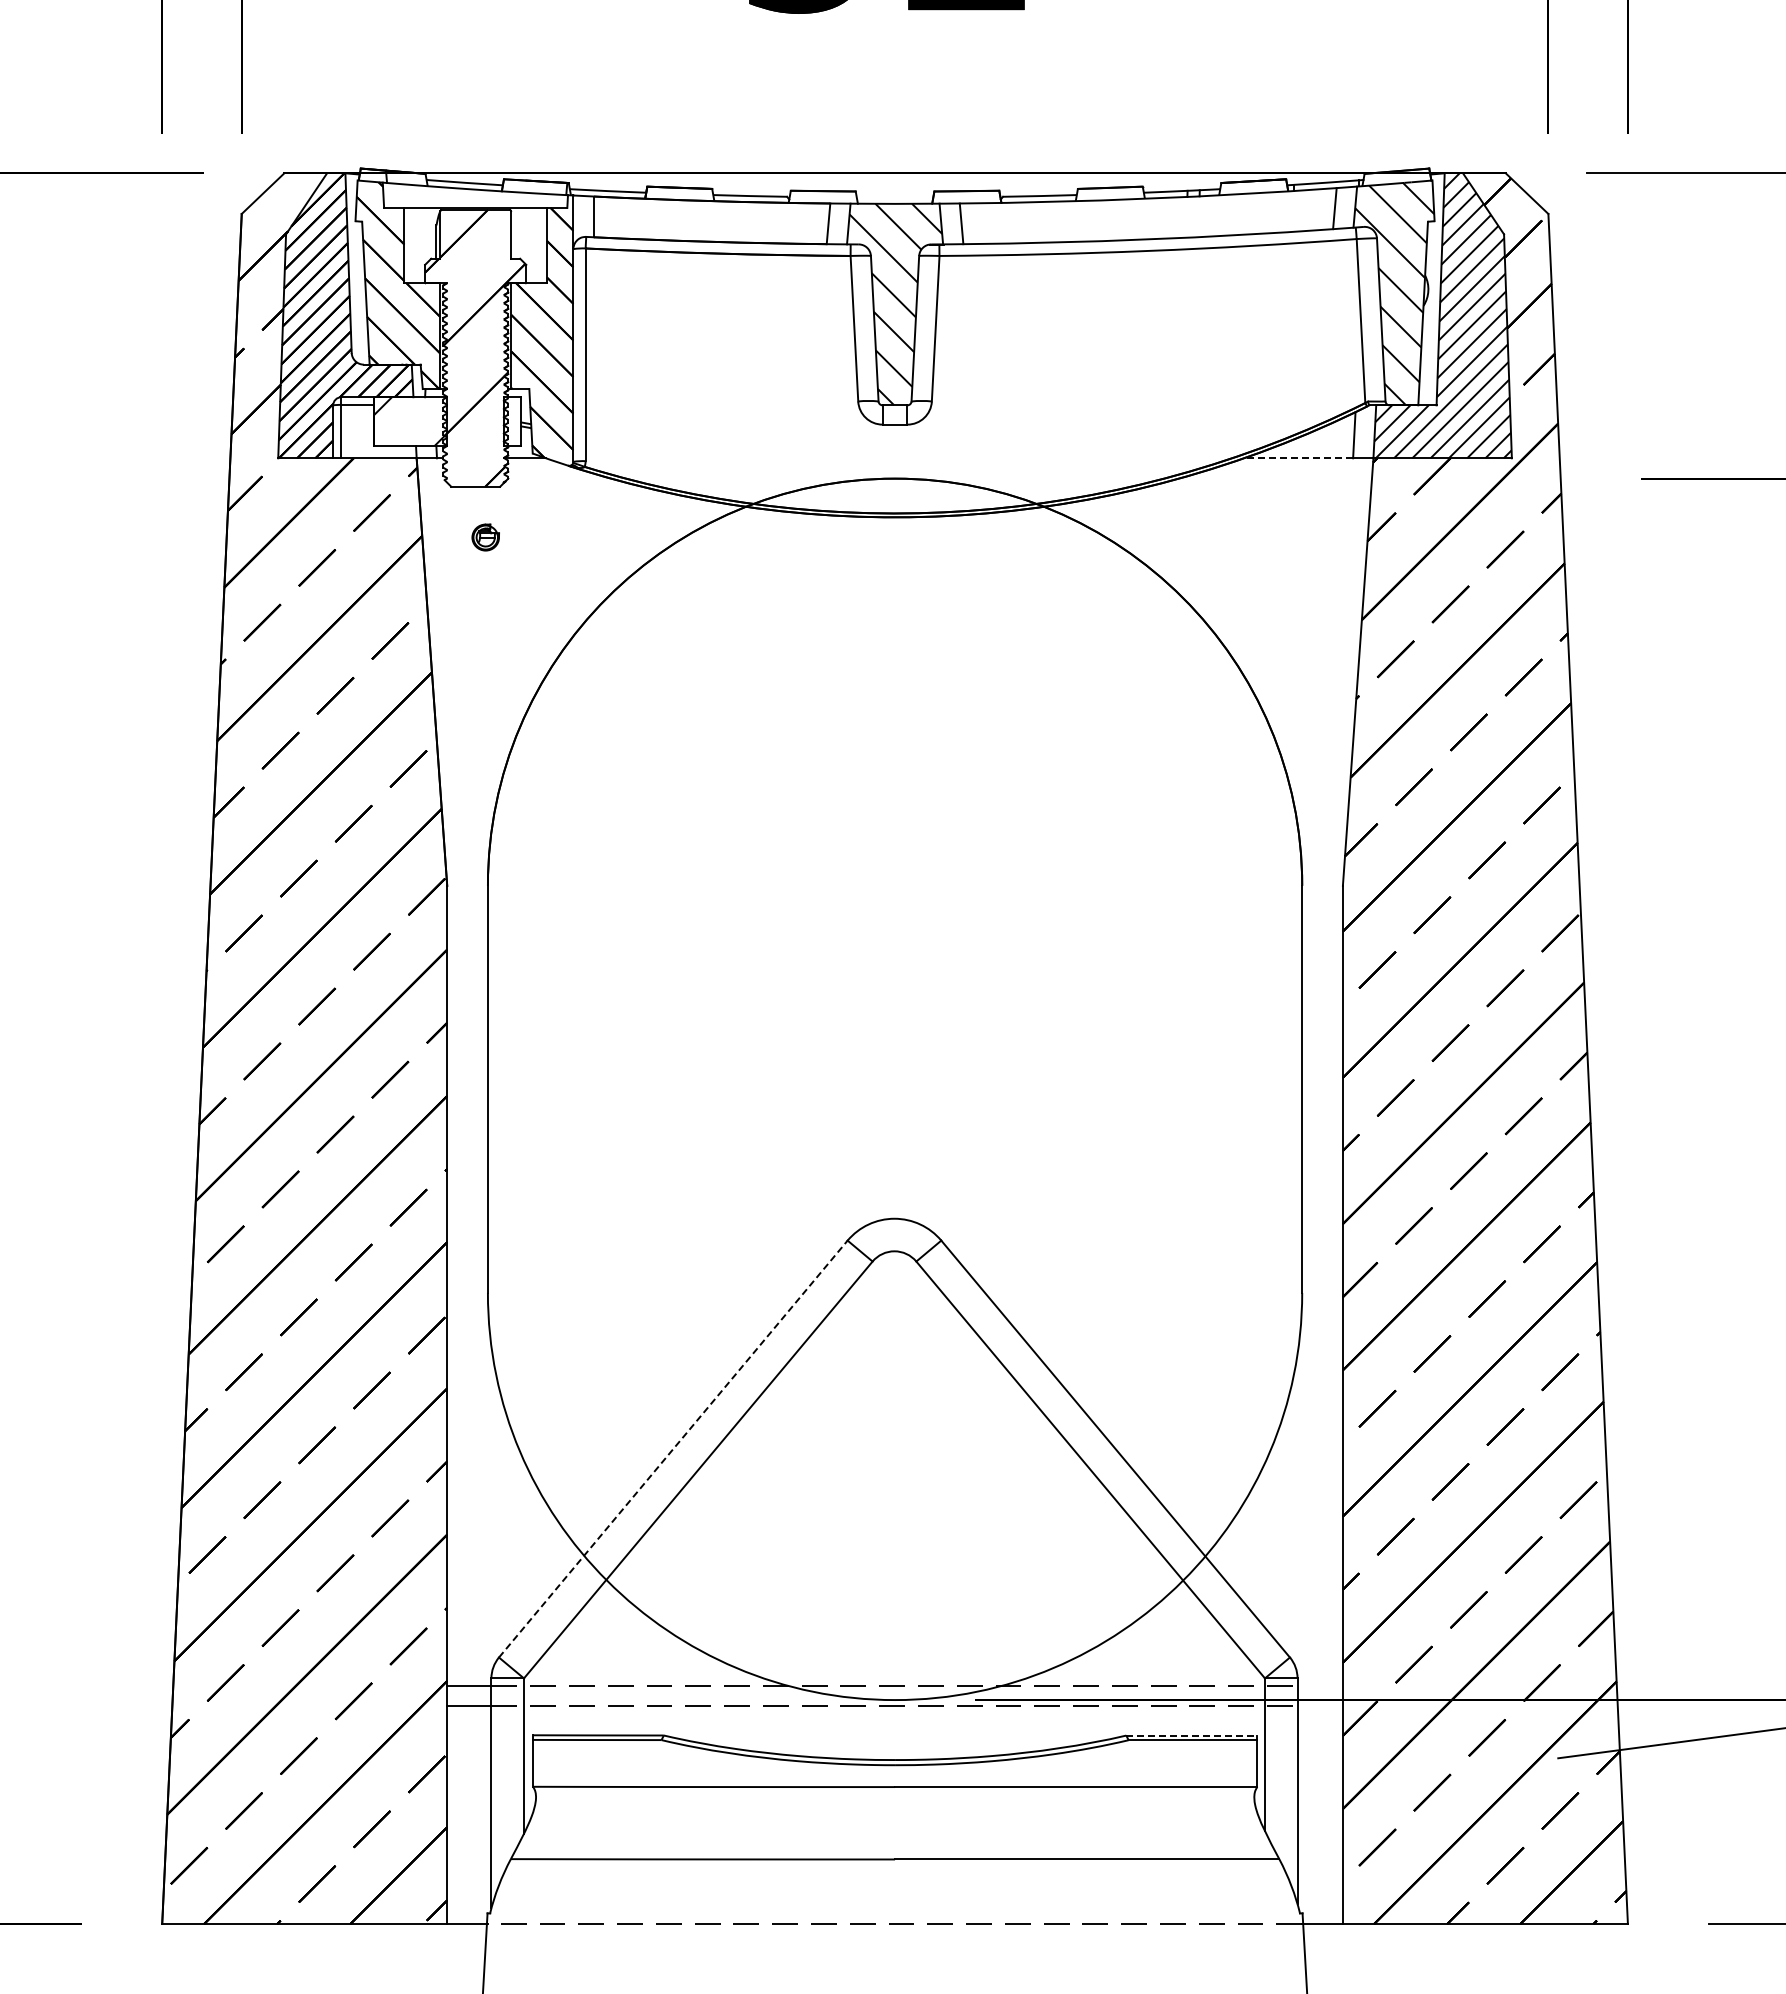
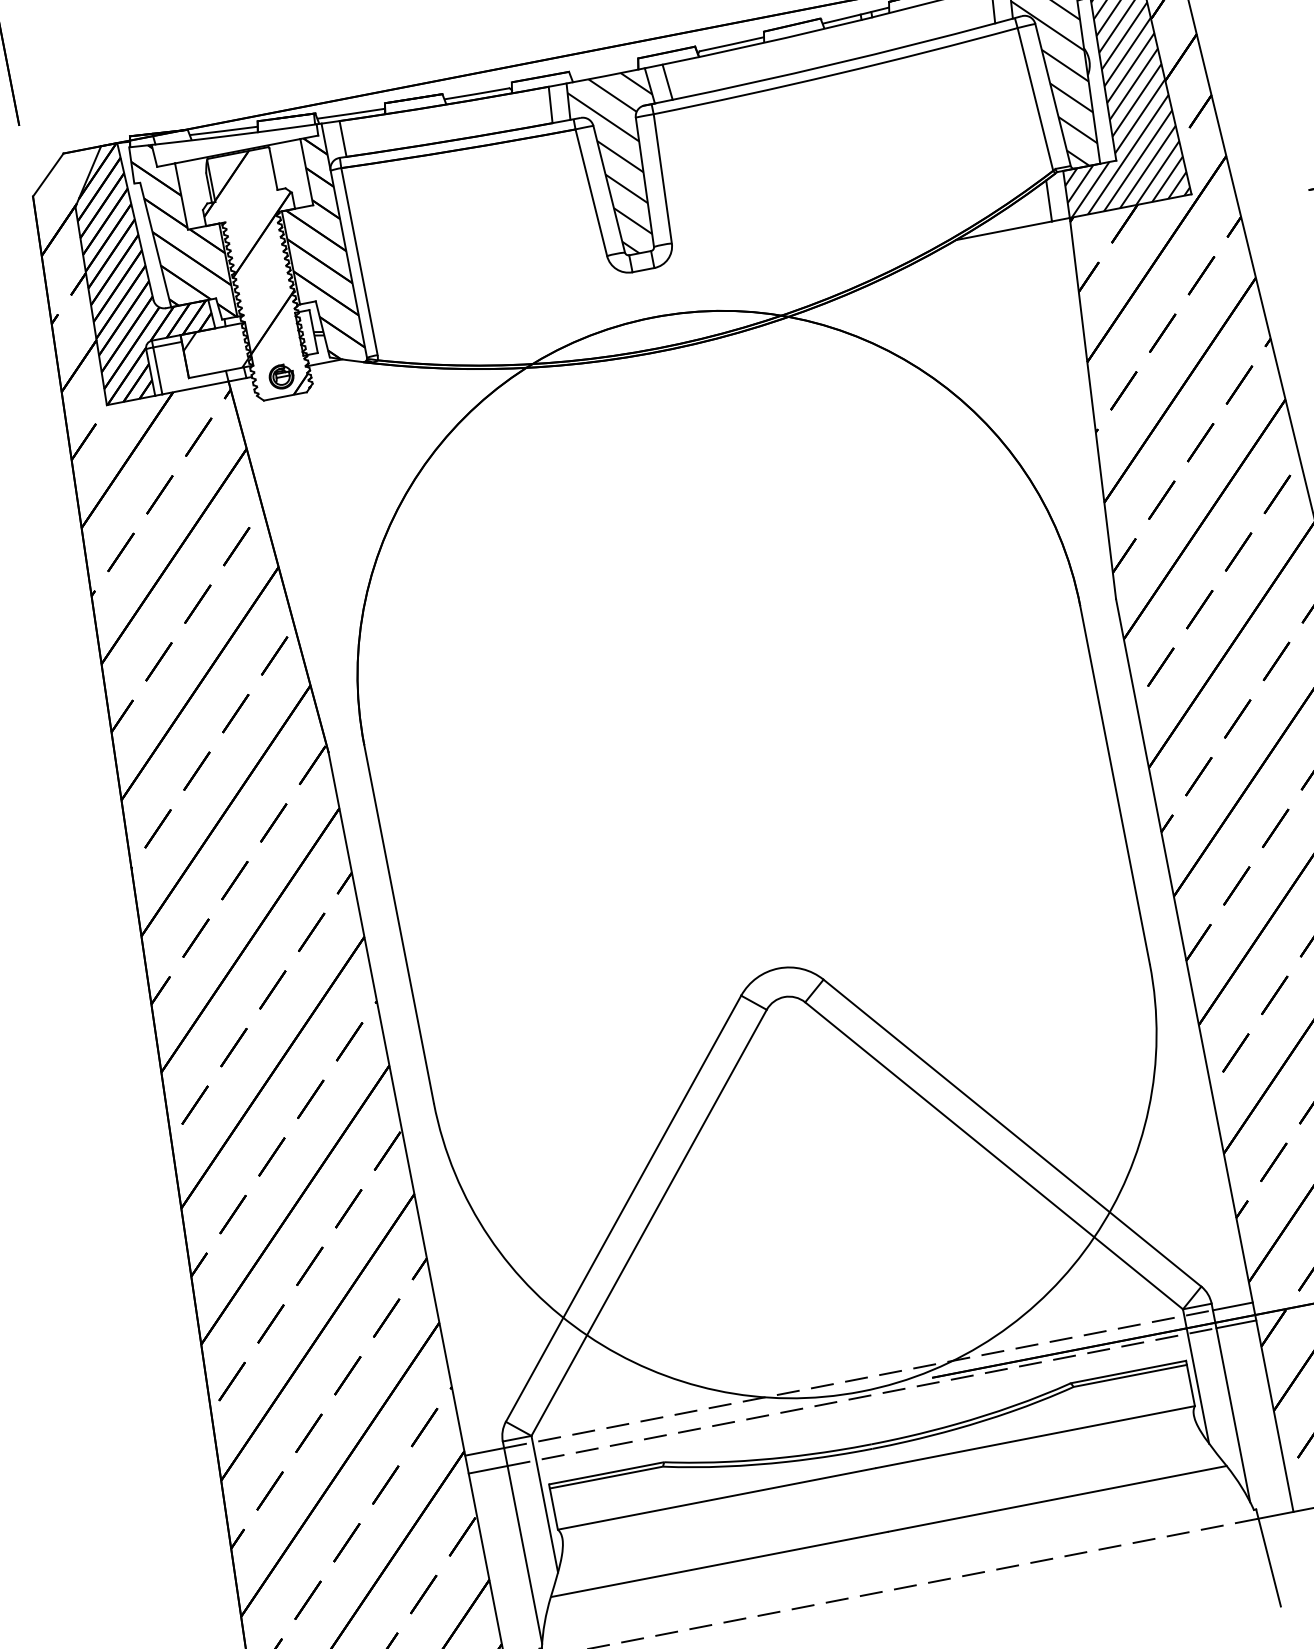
line: (1298, 458) -> (1003, 230), dashed -> solid
part: (485, 537) -> (281, 376), moved
line: (673, 1449) -> (623, 1209), dashed -> solid
line: (1319, 1685) -> (1232, 1306), added
line: (1319, 1706) -> (1235, 1324), added
line: (1191, 1735) -> (1128, 1372), dashed -> solid

